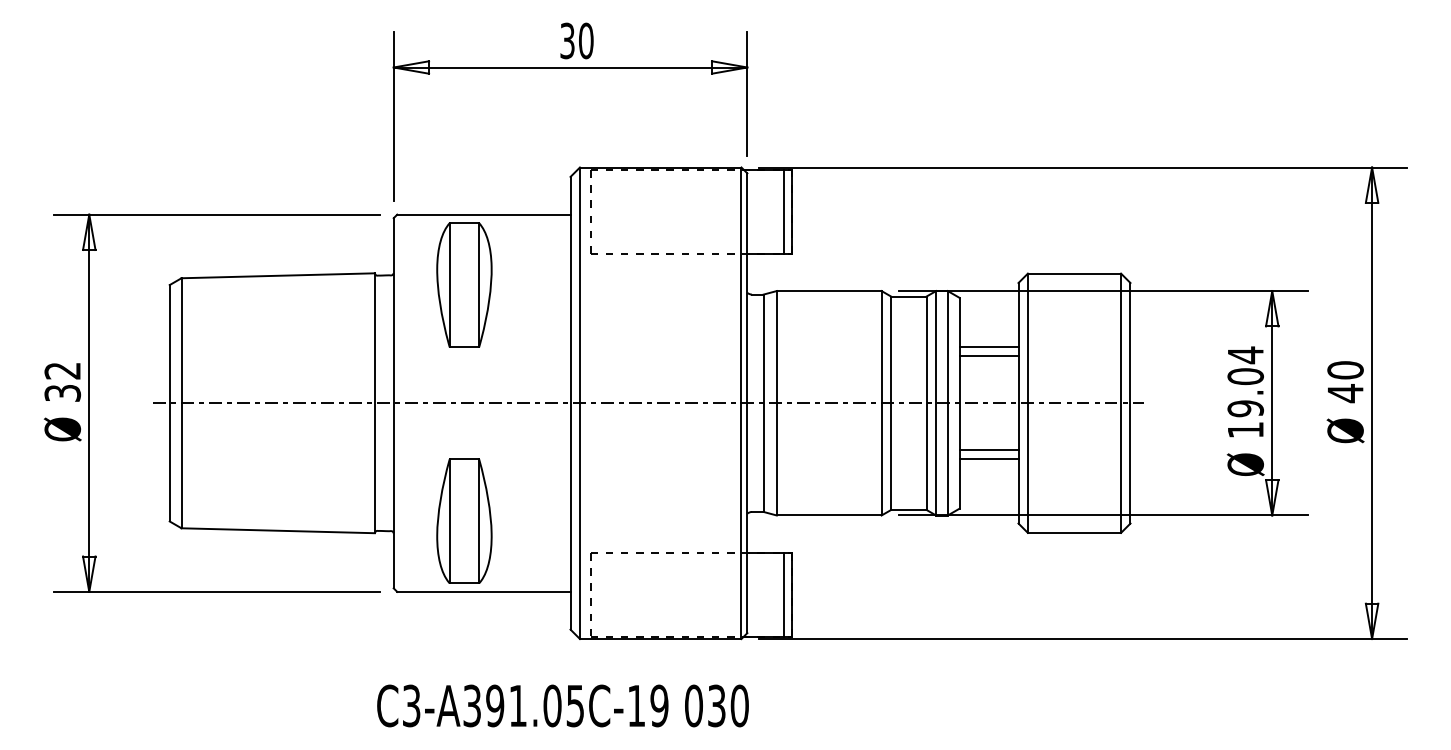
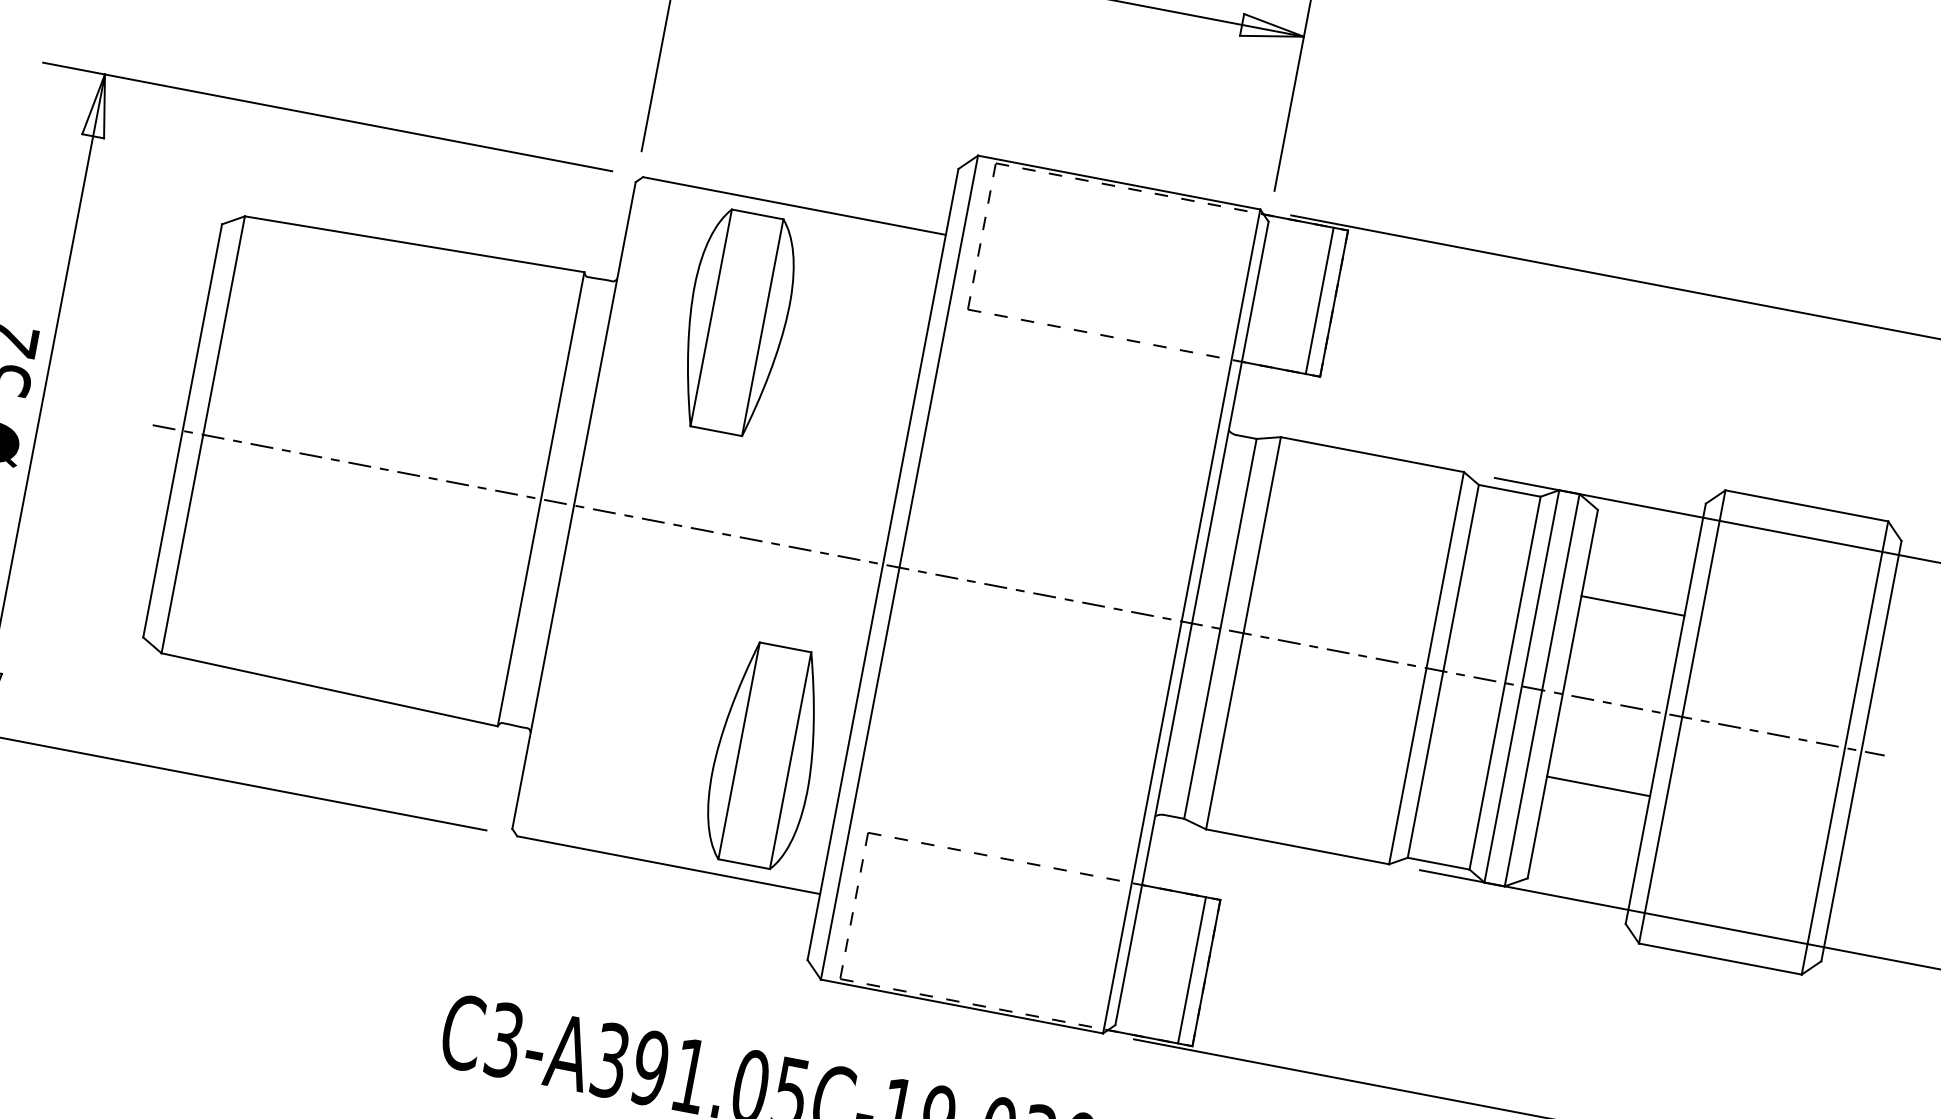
line: (988, 356) -> (1628, 622), removed
line: (988, 459) -> (1594, 802), removed
part: (464, 520) -> (765, 754), moved

